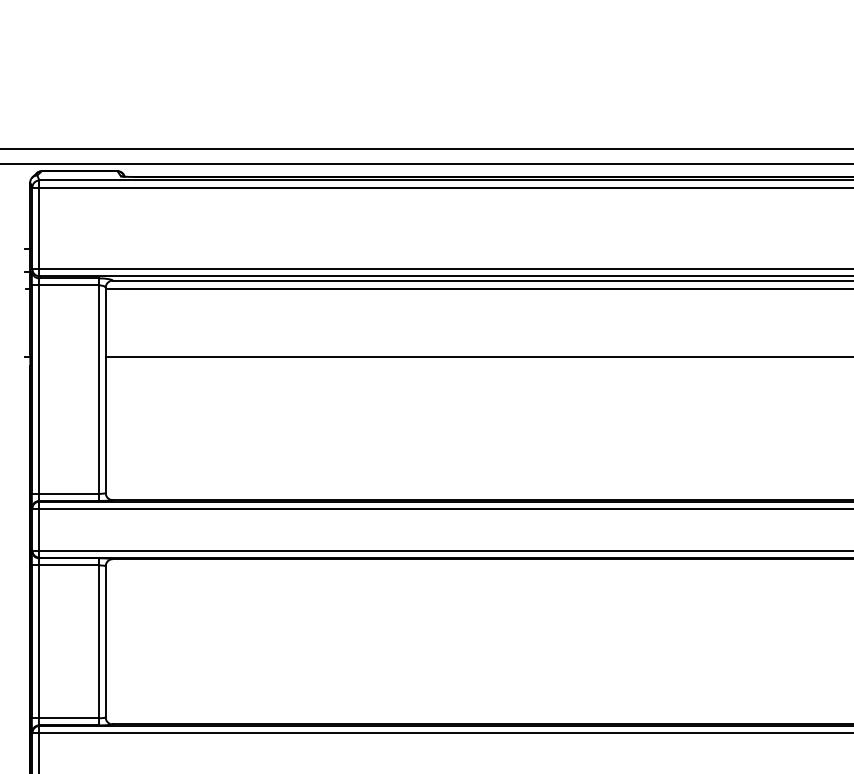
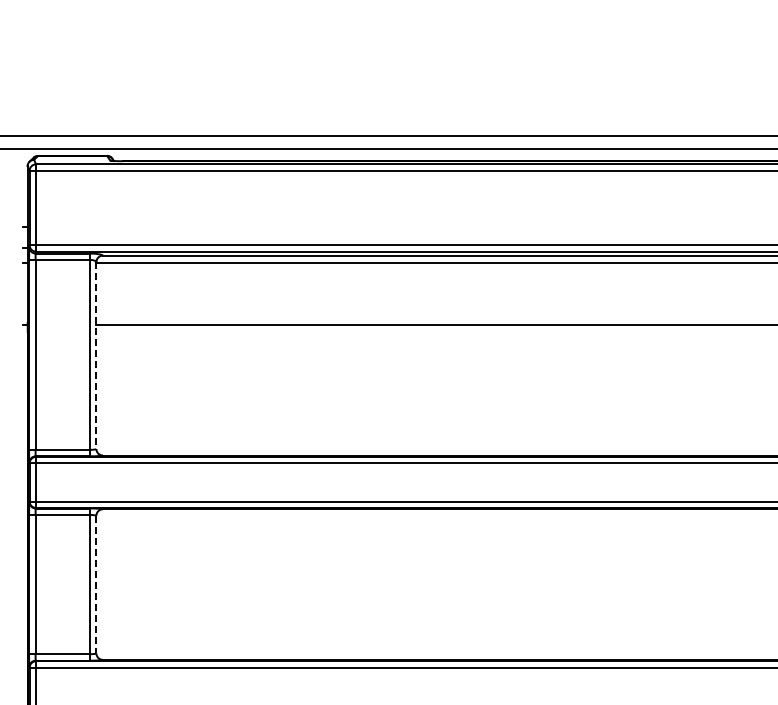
line: (105, 391) -> (96, 356), solid -> dashed
line: (105, 641) -> (96, 584), solid -> dashed

